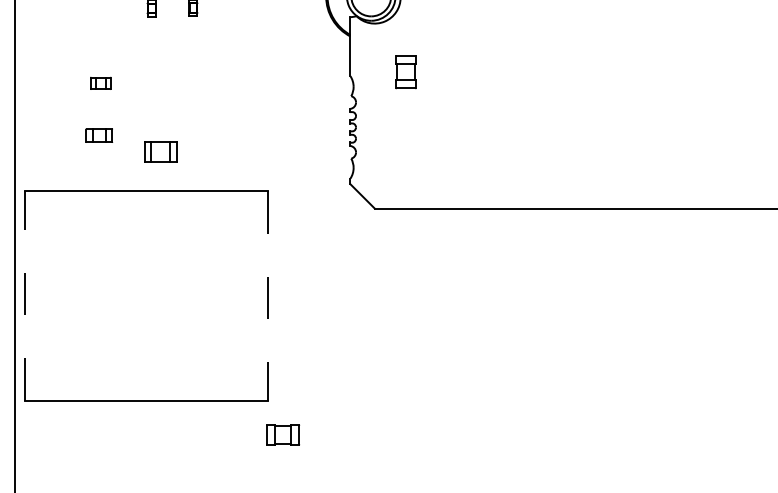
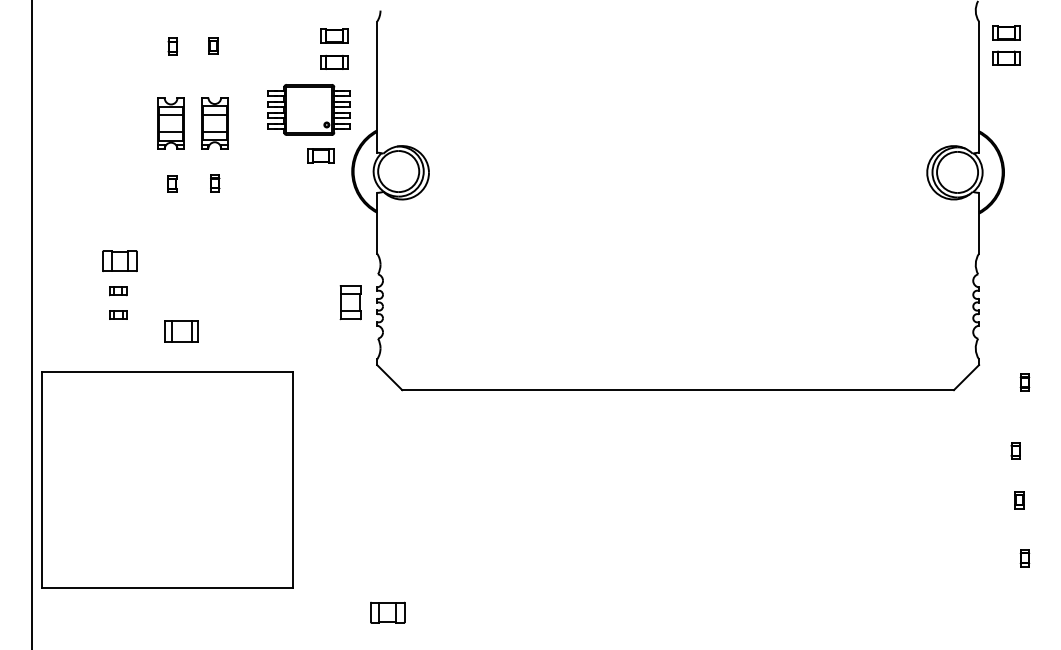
part: (405, 72) -> (350, 302), moved
part: (100, 82) -> (119, 260), size x1.67
part: (99, 112) -> (118, 291), added
part: (99, 135) -> (118, 314), size x0.62
line: (24, 296) -> (41, 480), dashed -> solid
line: (268, 296) -> (292, 480), dashed -> solid
part: (282, 434) -> (387, 612), moved

